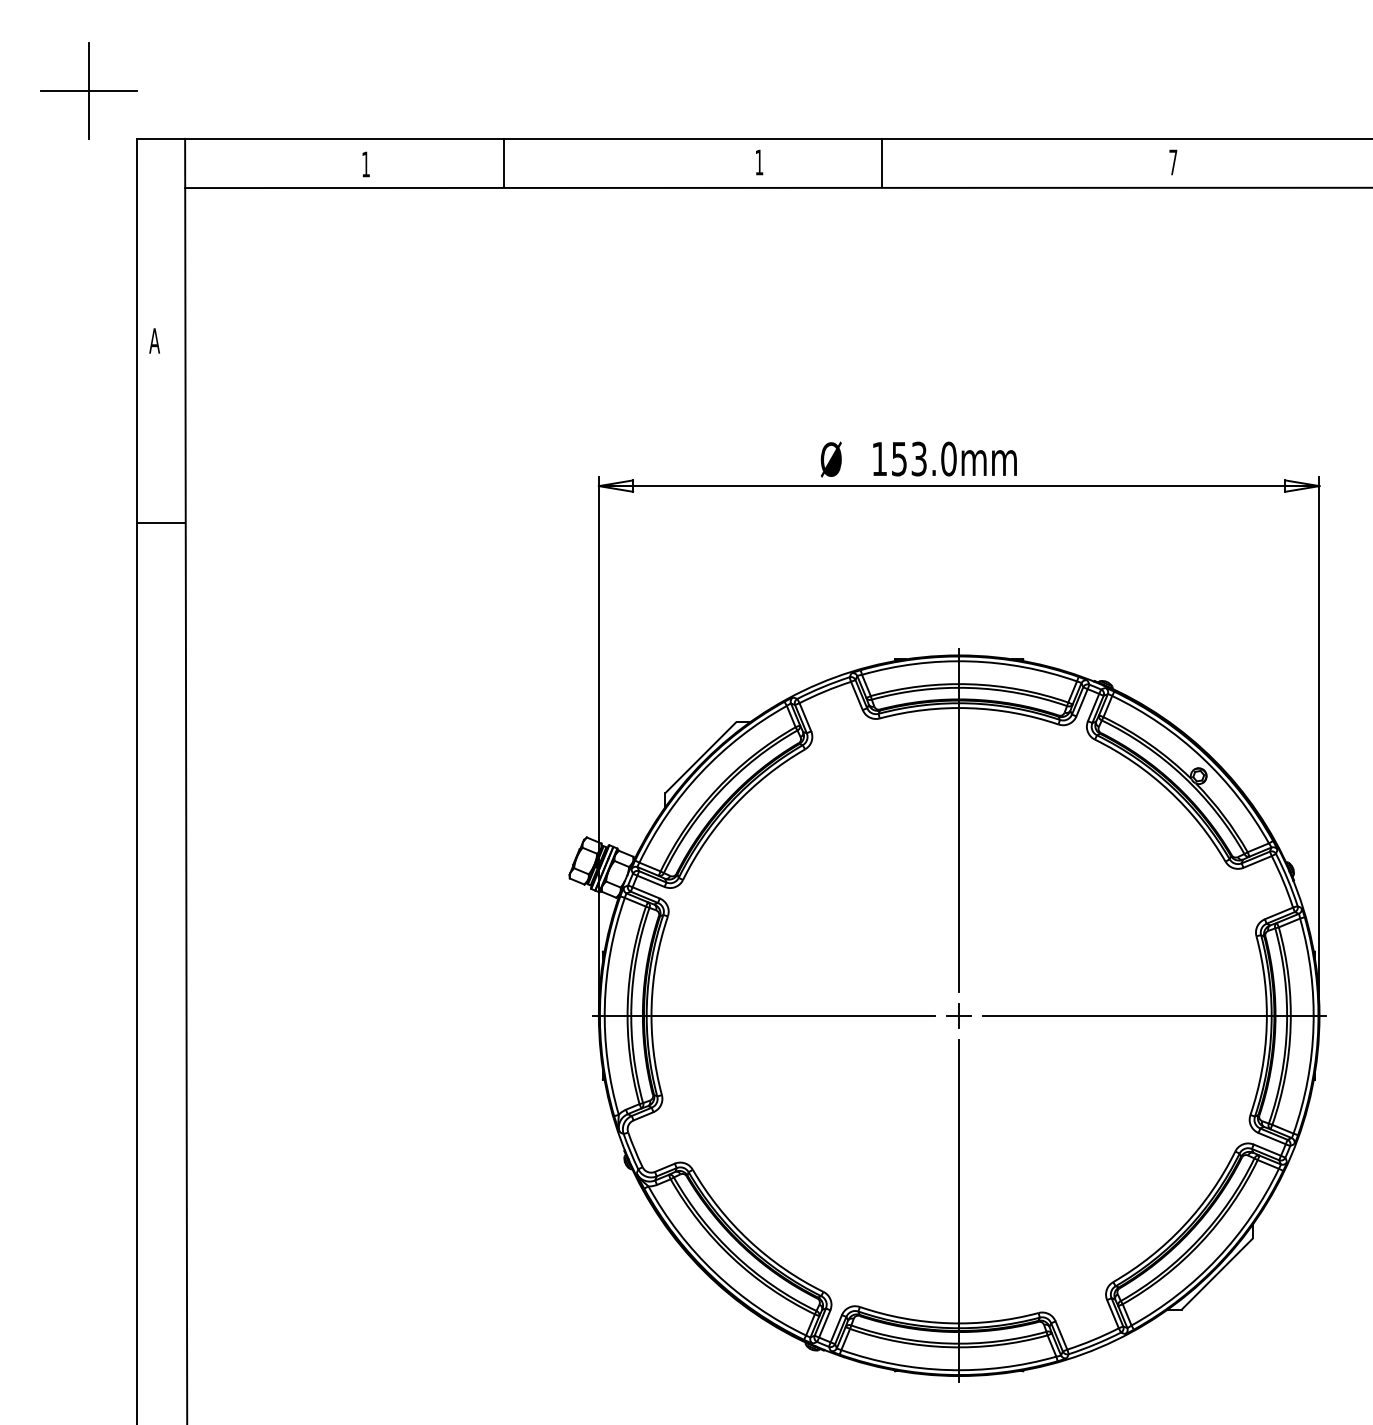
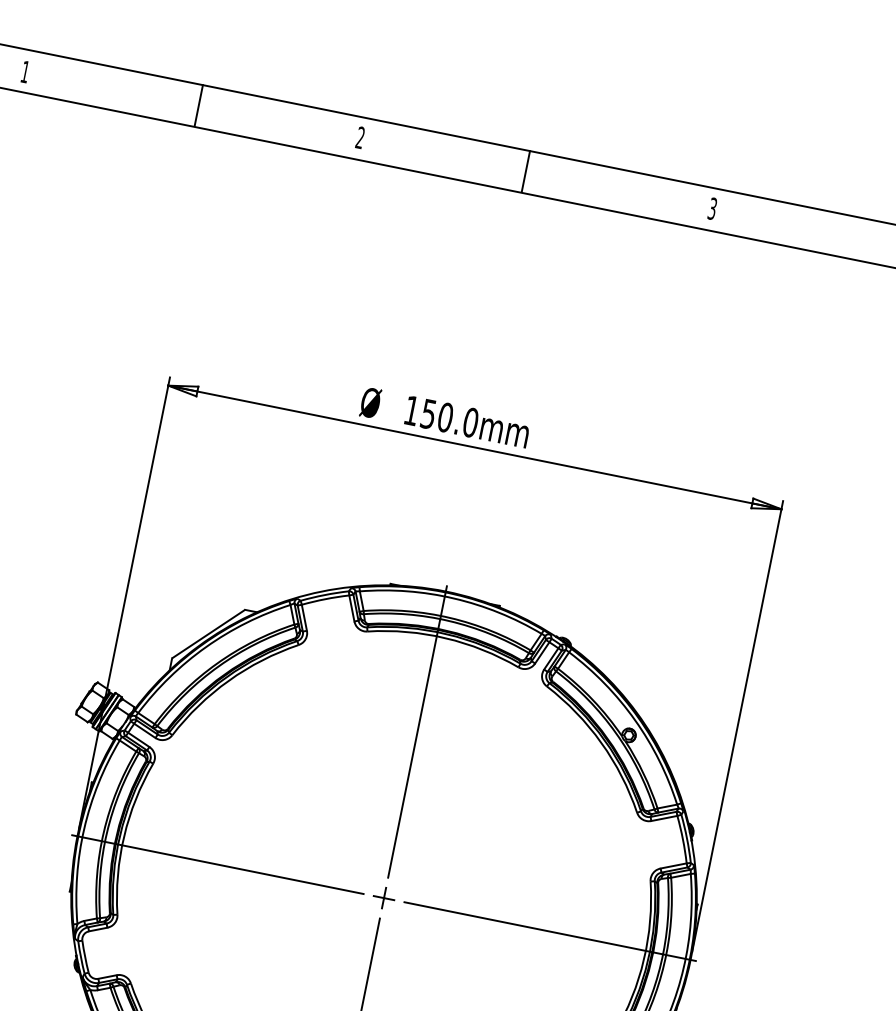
line: (503, 162) -> (198, 105), moved
text: (759, 162) -> (360, 137), 1 -> 2
line: (881, 162) -> (525, 171), moved
text: (1173, 162) -> (712, 208), 7 -> 3
text: (919, 458) -> (445, 417), 153.0mm -> 150.0mm

